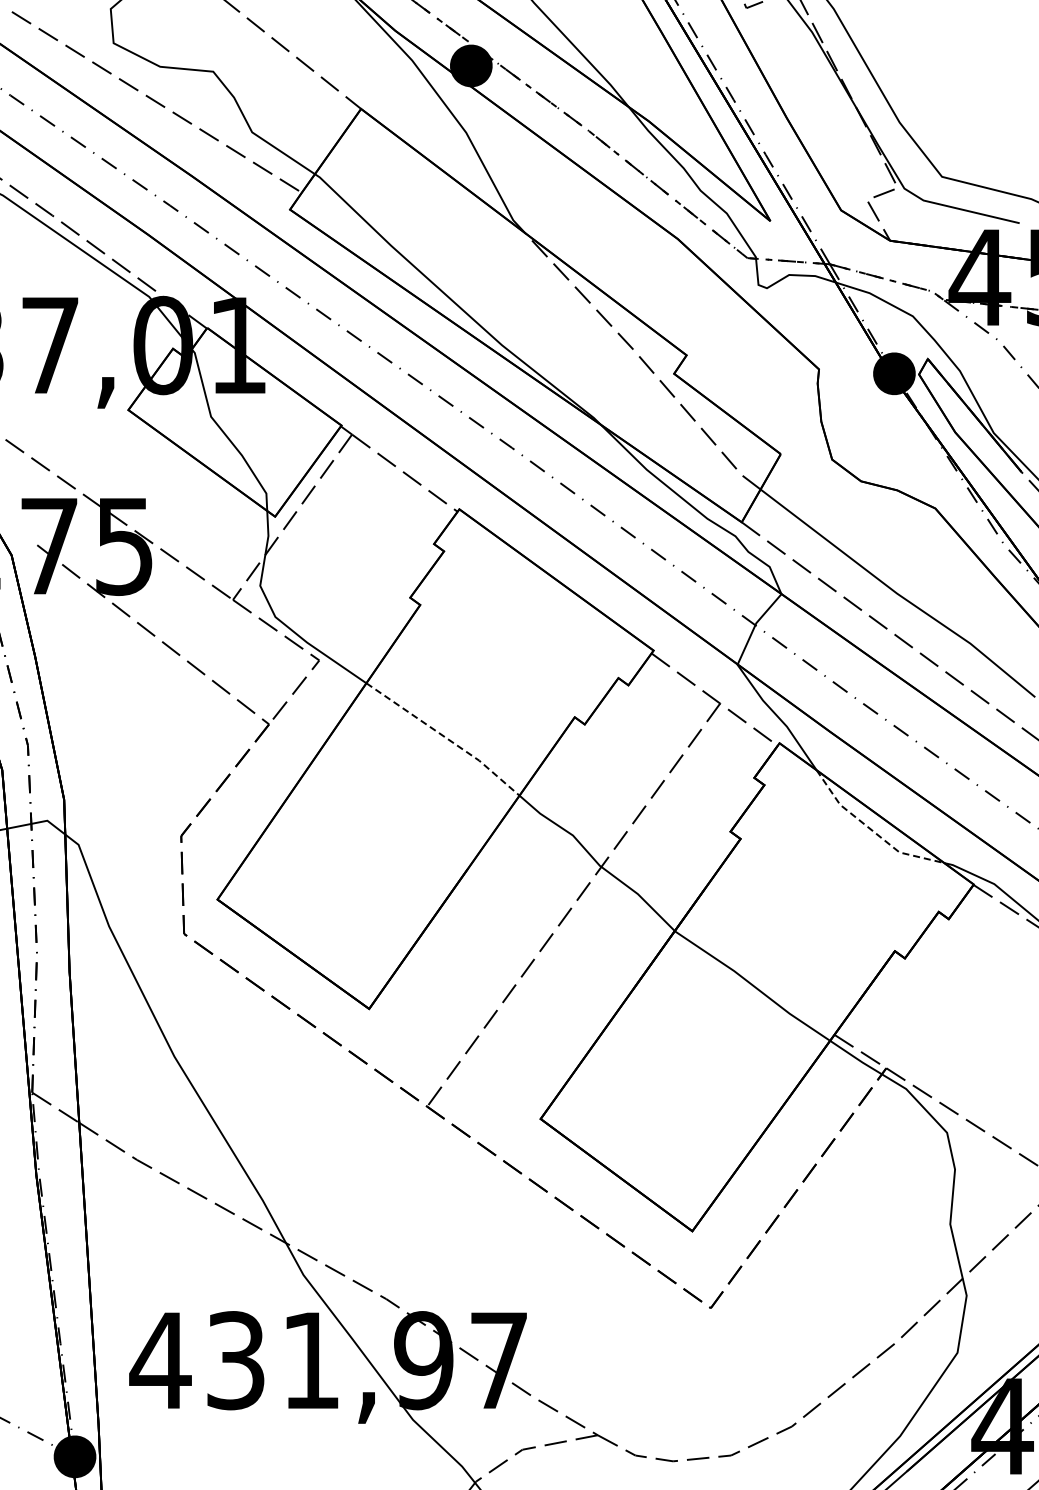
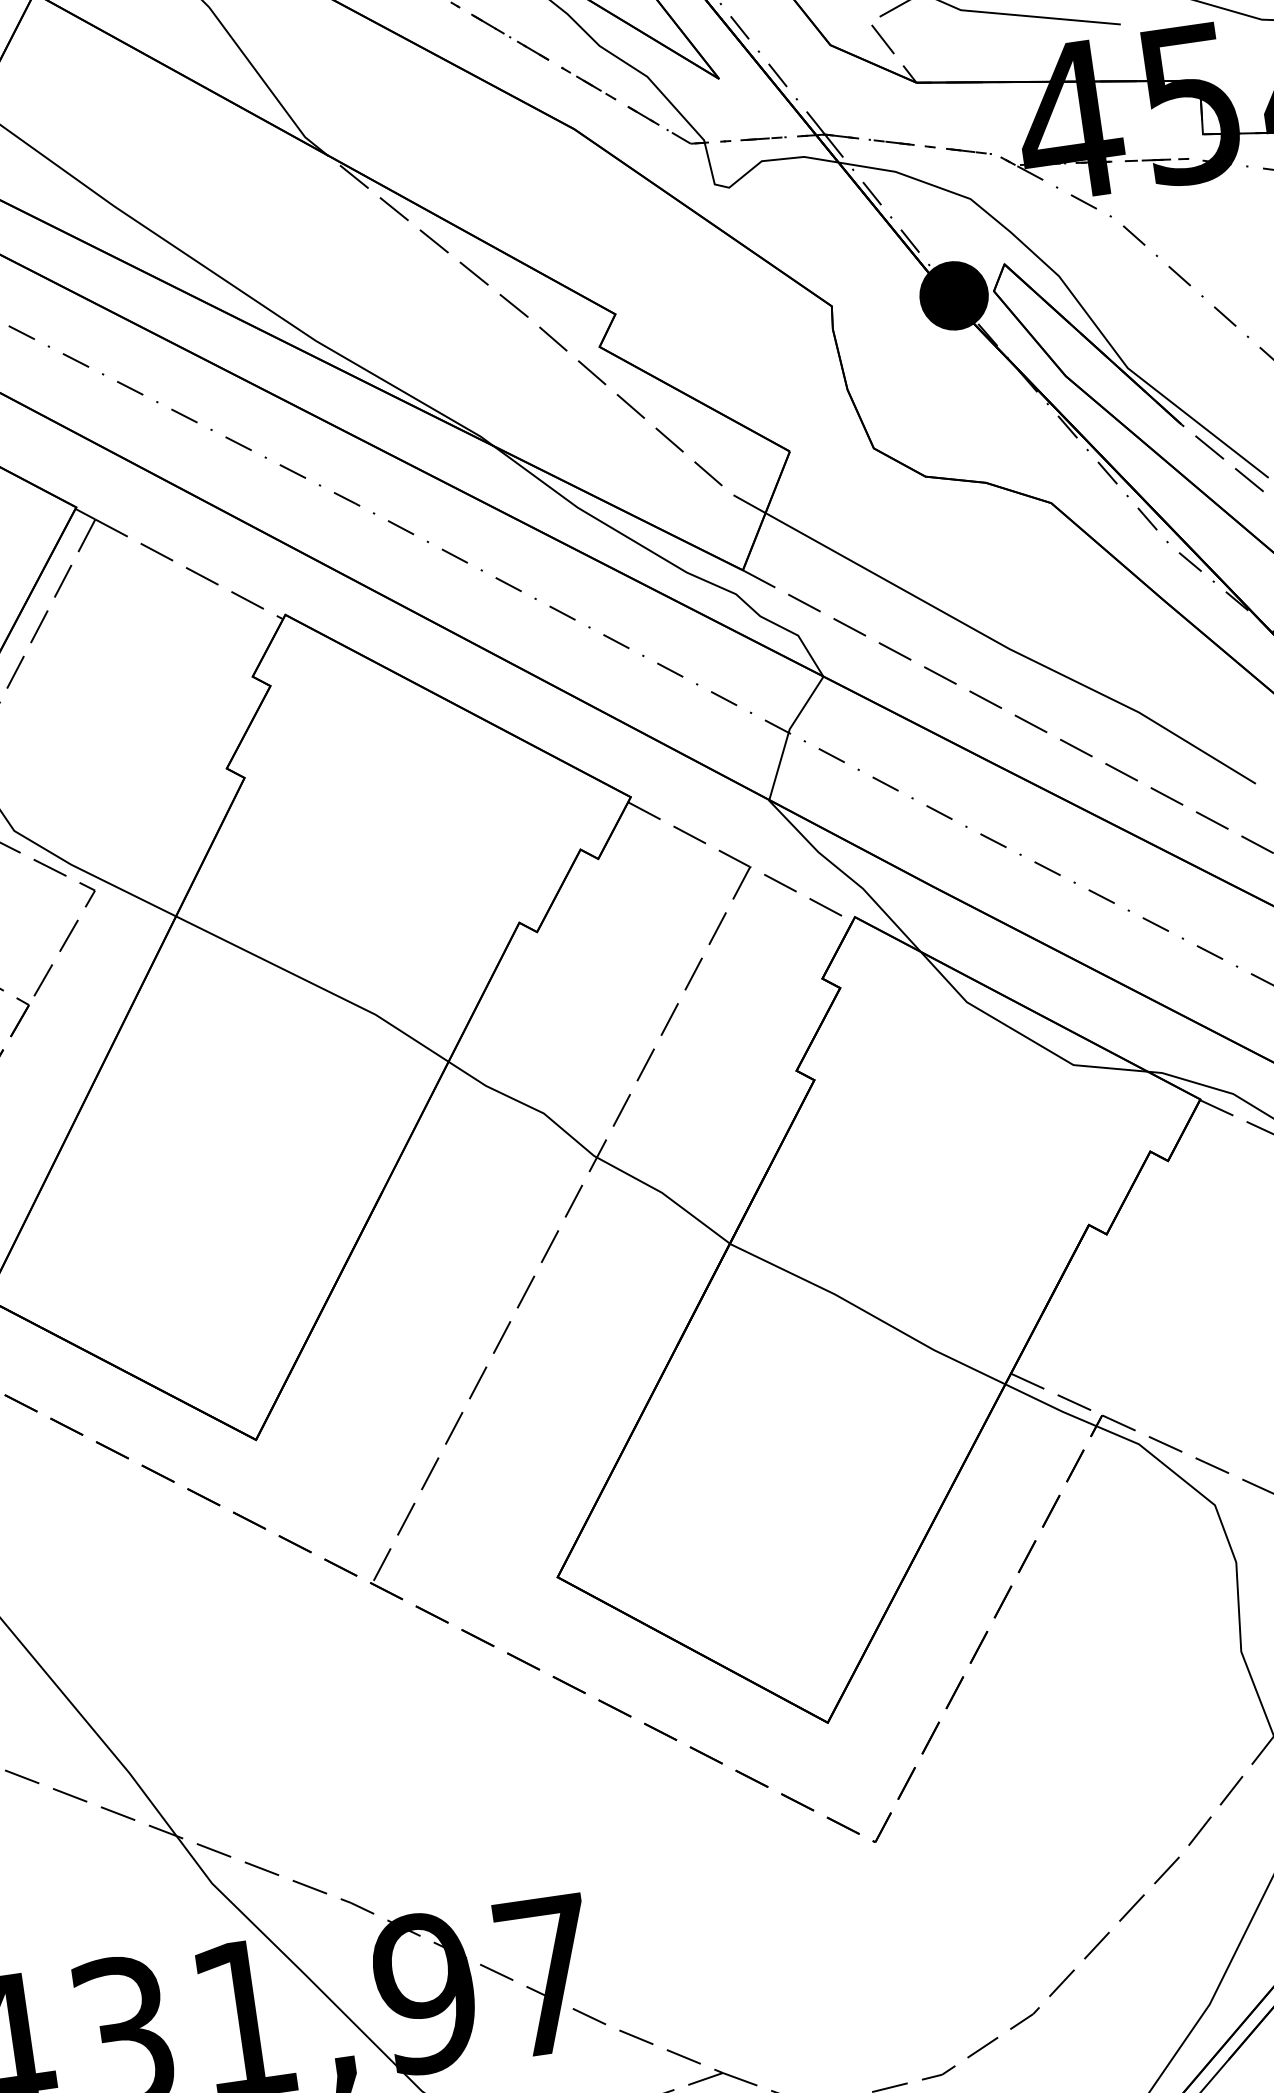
line: (445, 737) -> (315, 985), dashed -> solid
line: (871, 830) -> (1023, 1036), dashed -> solid

